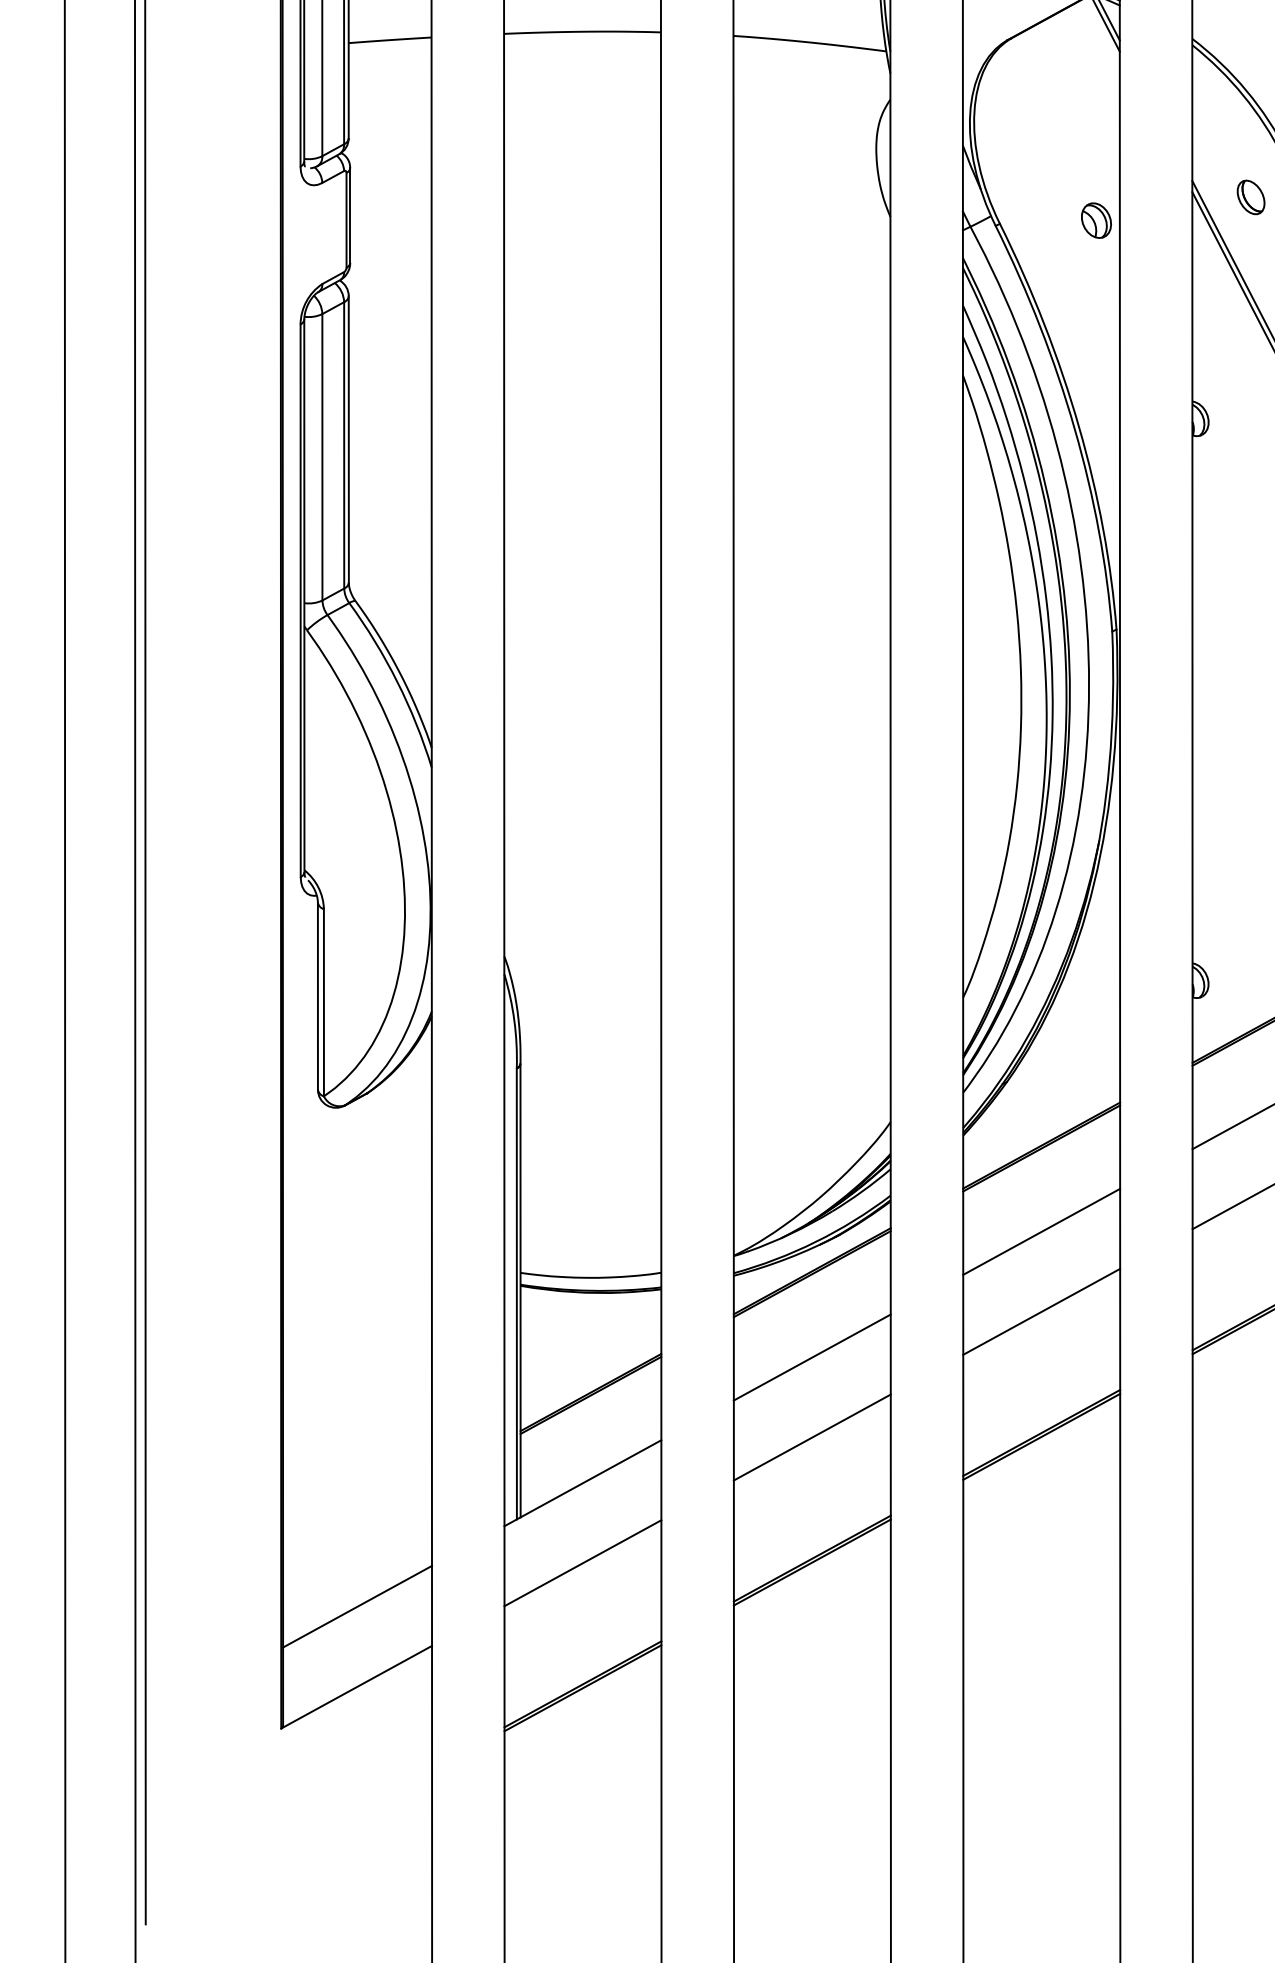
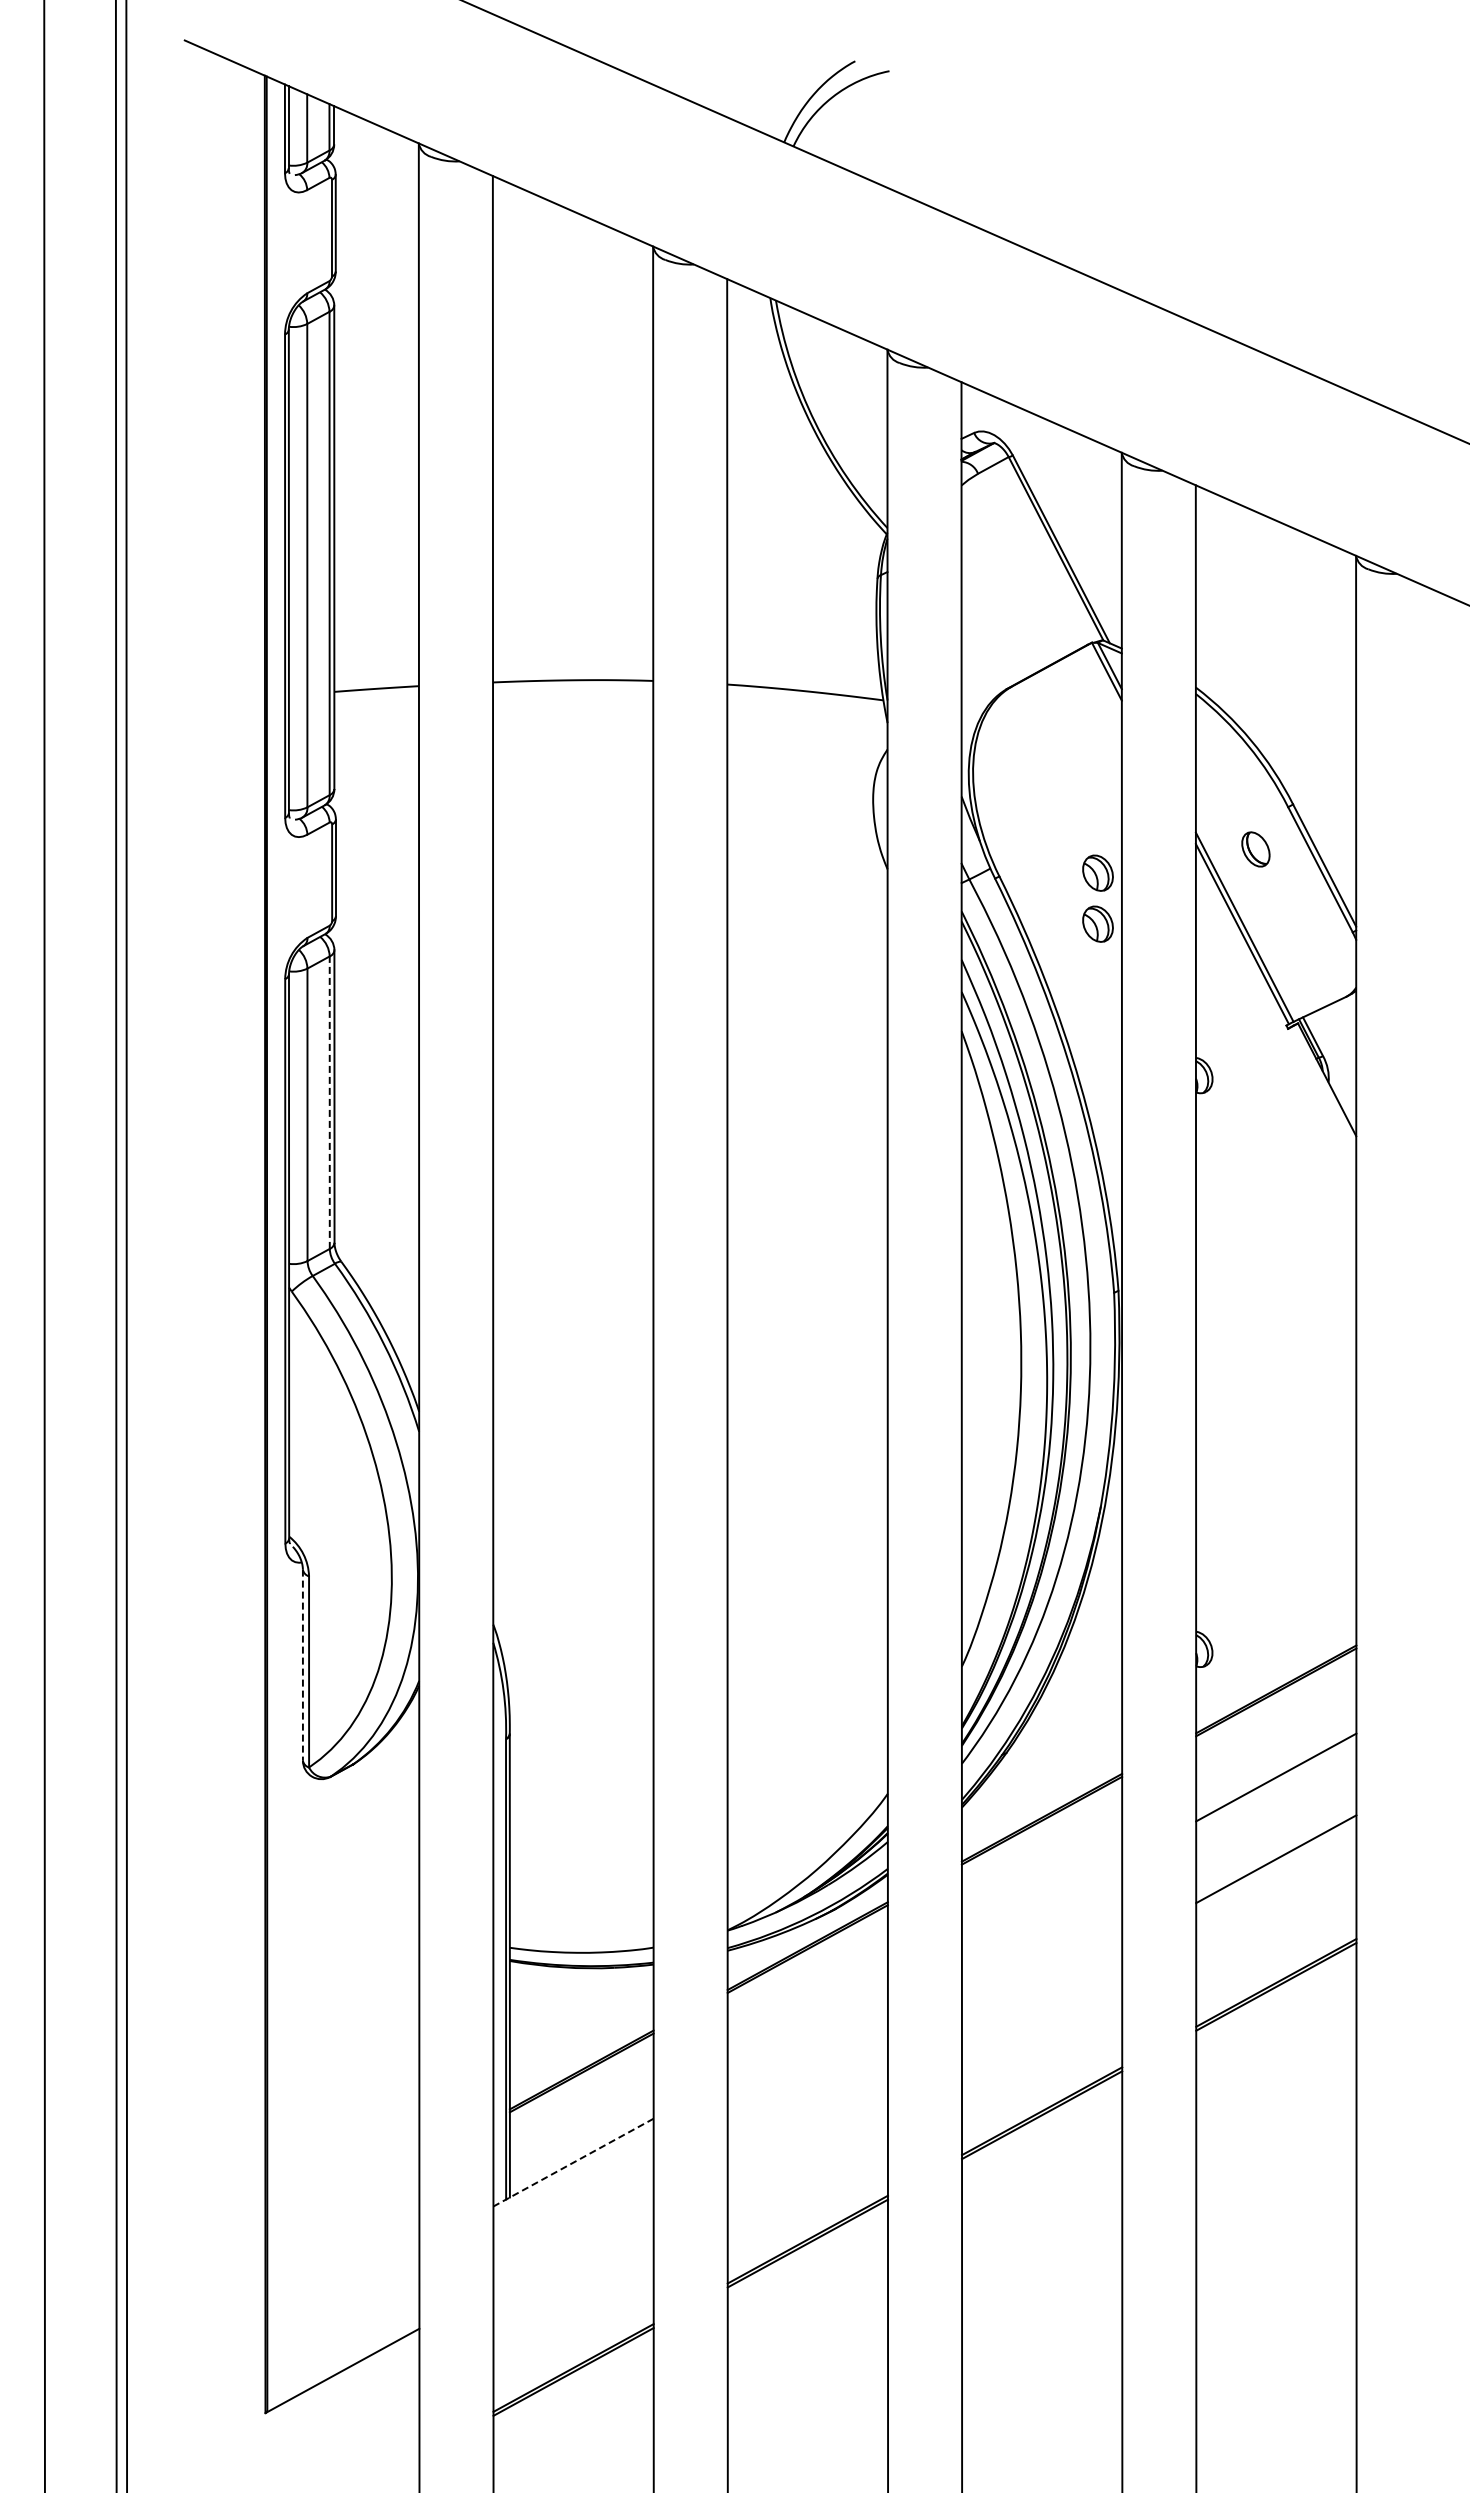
part: (1095, 269) -> (1097, 923), added
line: (343, 445) -> (329, 1102), solid -> dashed
line: (317, 996) -> (302, 1665), solid -> dashed
line: (1041, 1231) -> (1041, 1905), removed
line: (1041, 1311) -> (1041, 1987), removed
line: (812, 1357) -> (807, 2034), removed
line: (812, 1437) -> (807, 2115), removed
line: (582, 1483) -> (573, 2162), solid -> dashed
line: (582, 1563) -> (573, 2244), removed
line: (357, 1606) -> (343, 2288), removed

